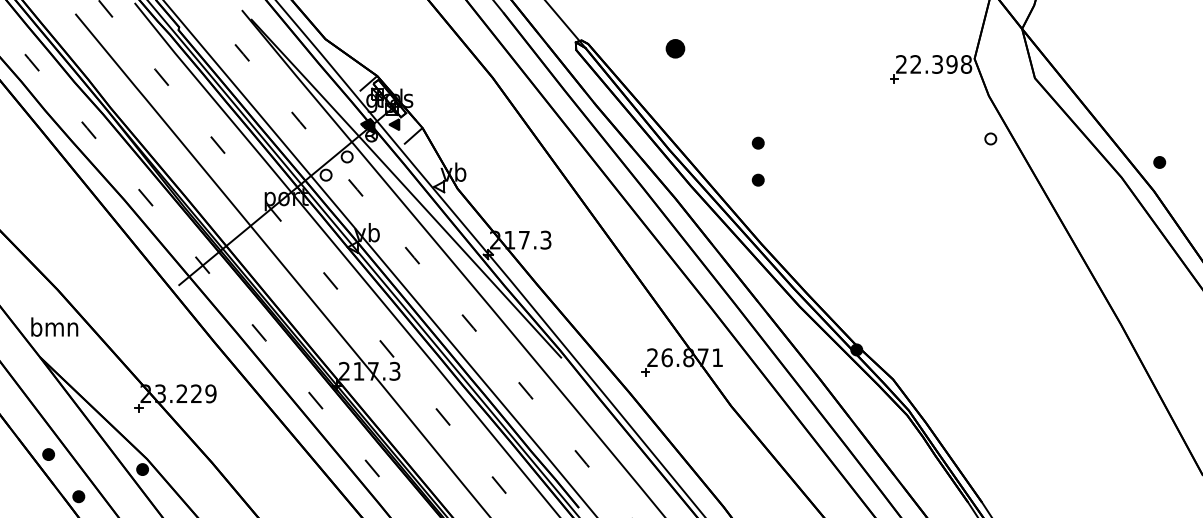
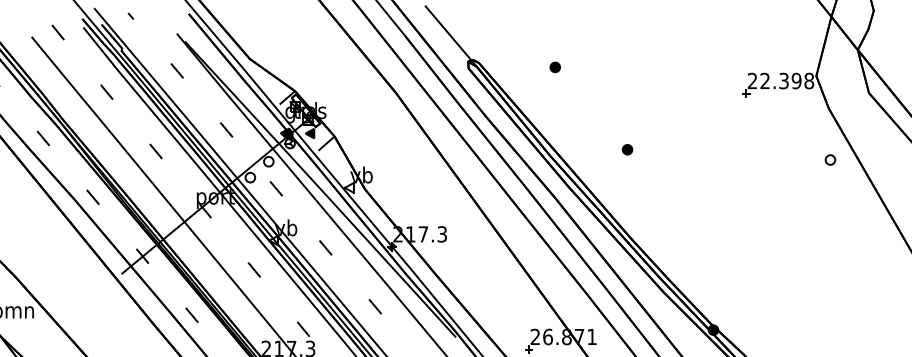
part: (675, 48) -> (555, 67), size x0.62
part: (990, 138) -> (830, 159), moved
part: (757, 179) -> (626, 181), removed

